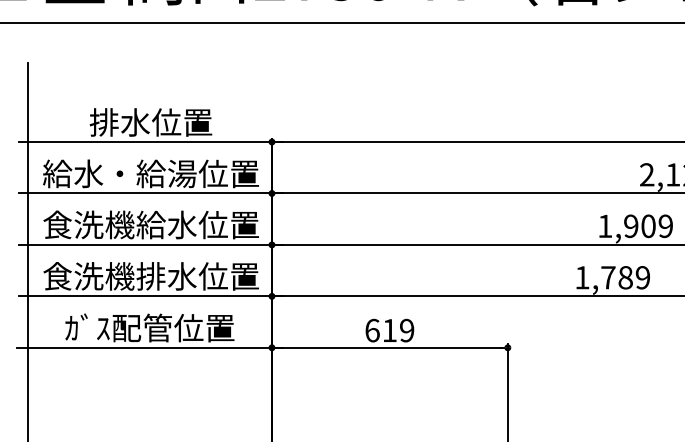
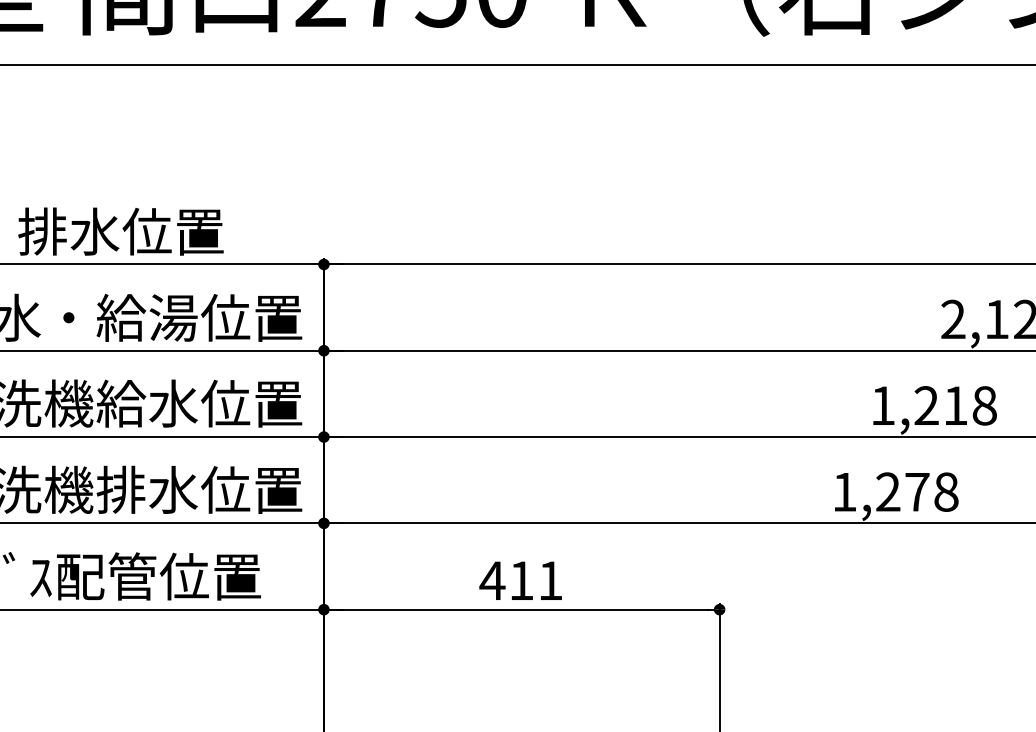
text: (648, 226) -> (955, 406), 1,909 -> 1,218
text: (625, 277) -> (917, 491), 1,789 -> 1,278
text: (389, 330) -> (521, 580), 619 -> 411

